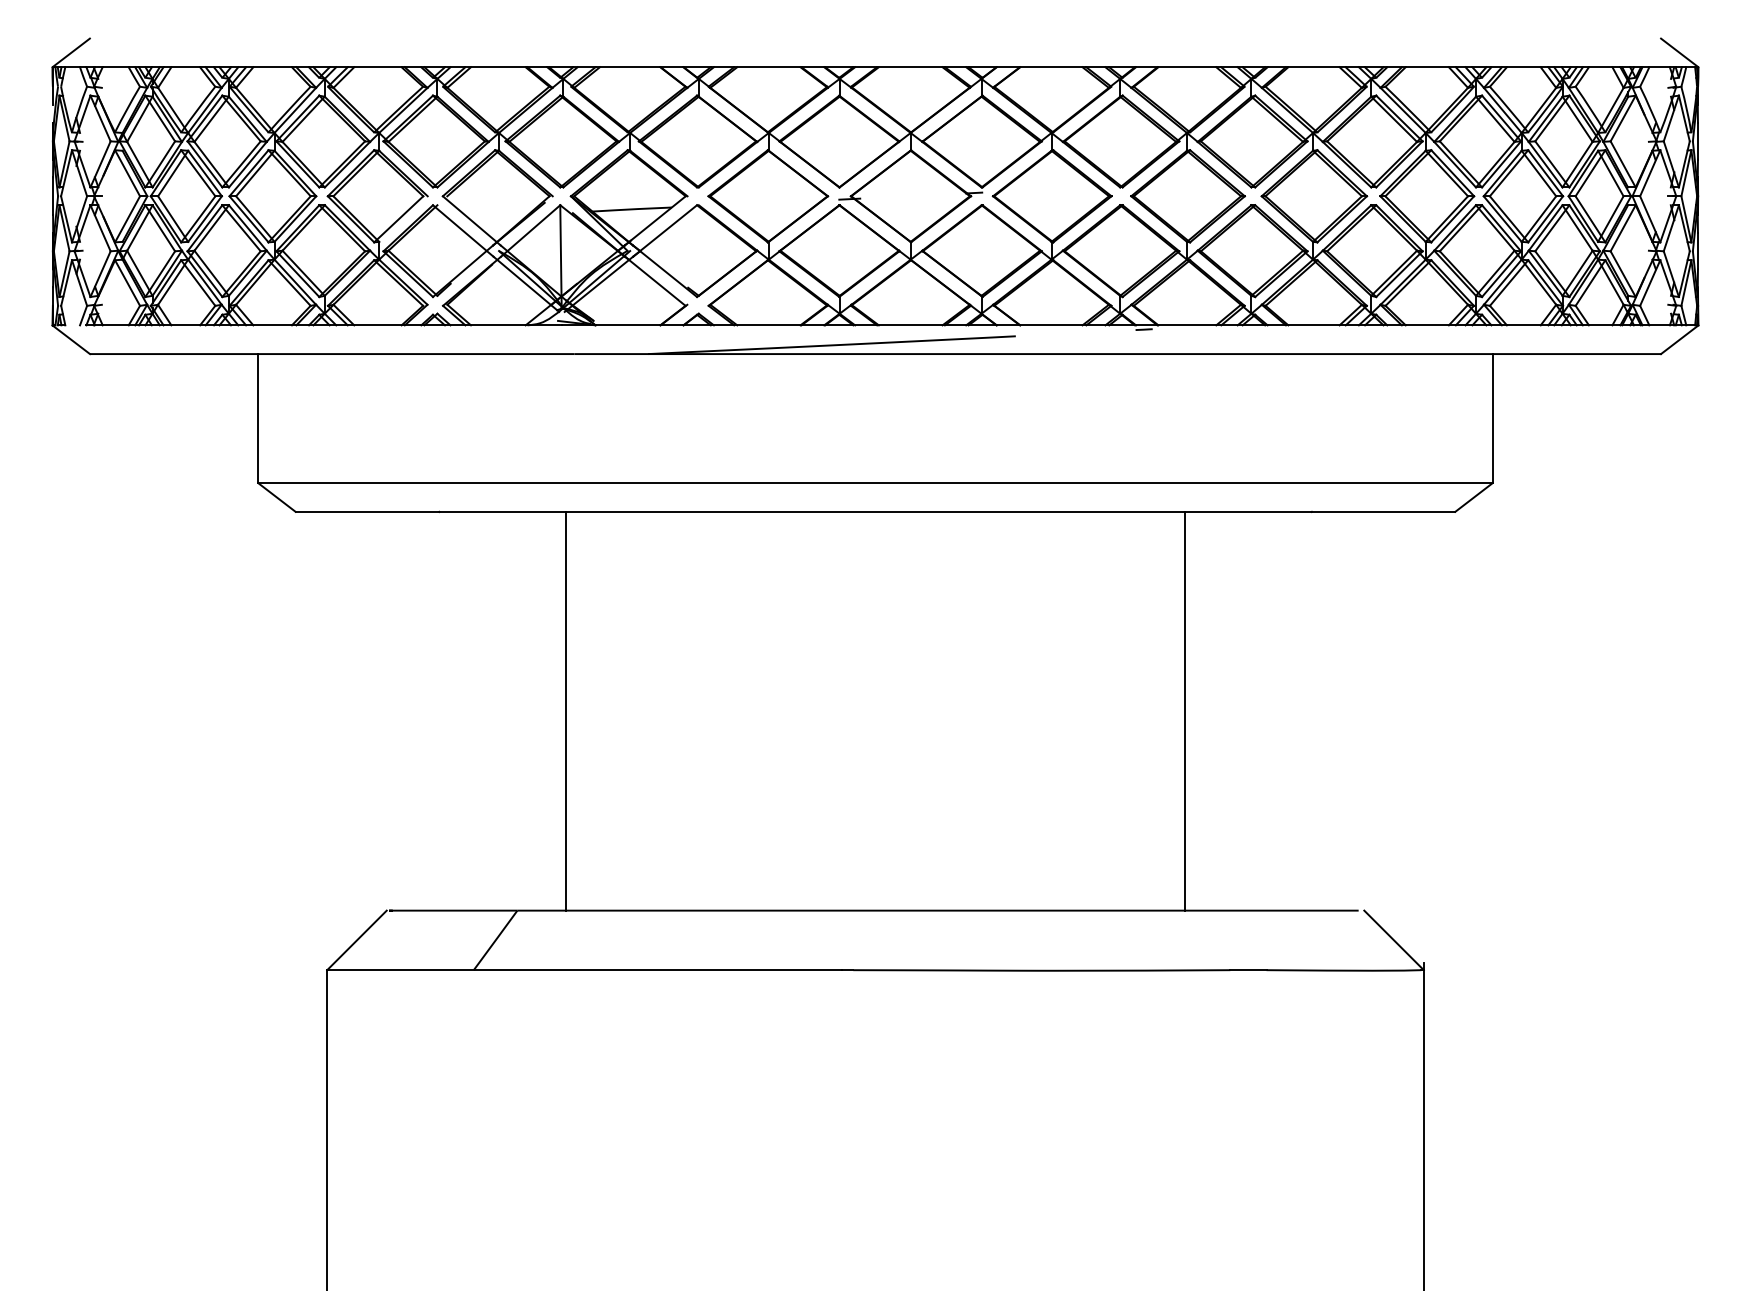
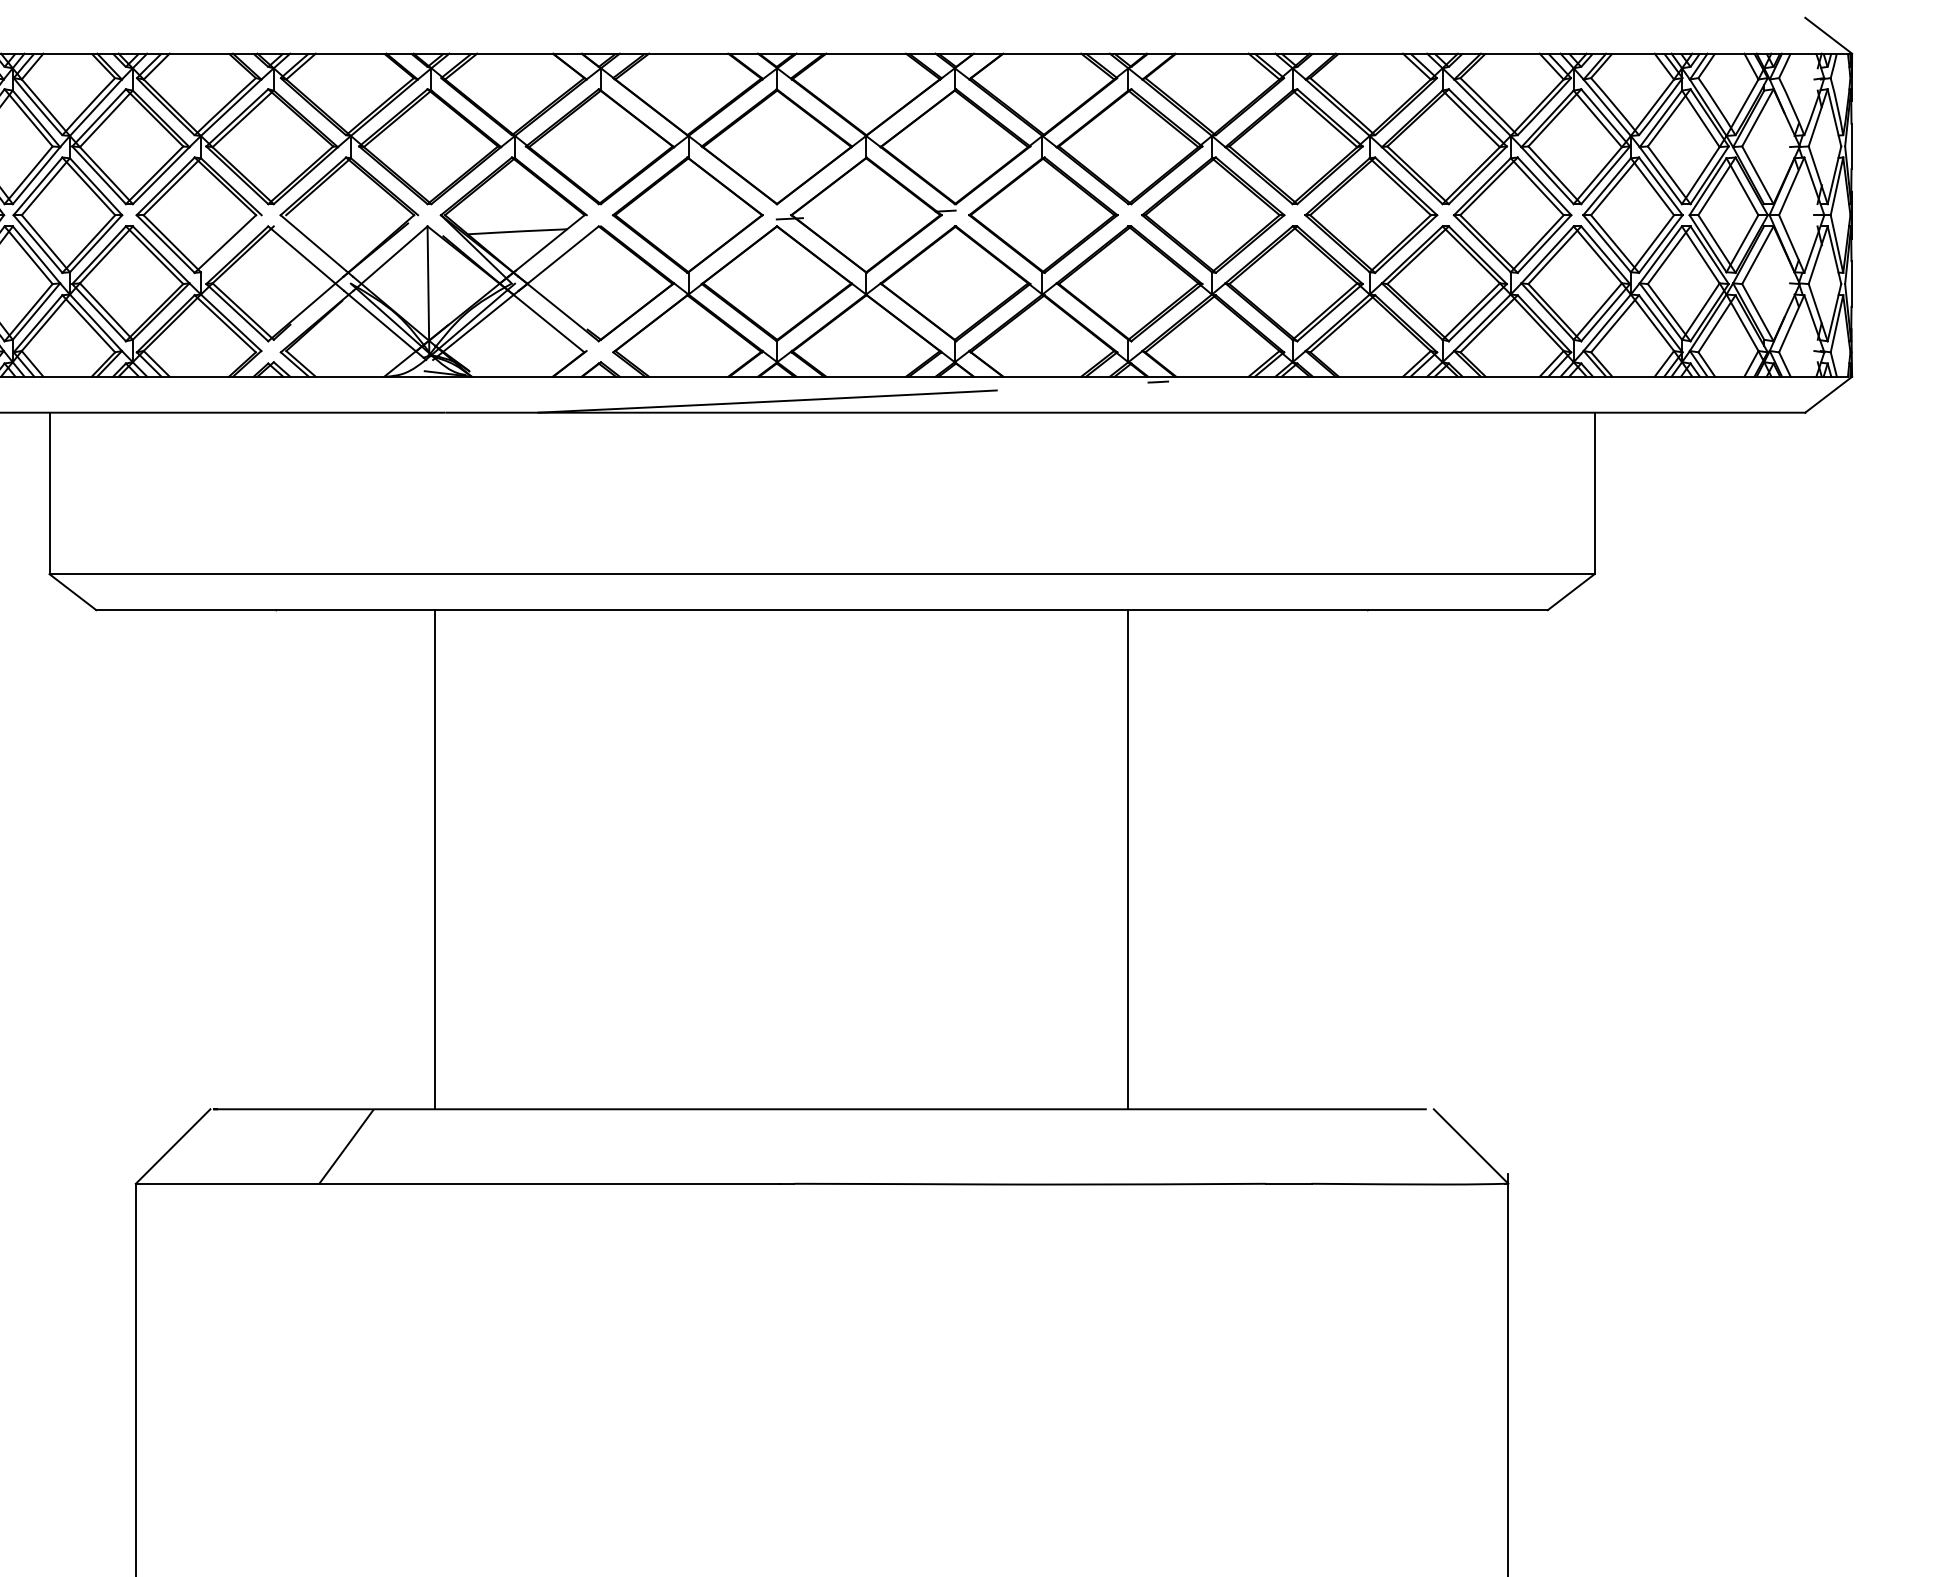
line: (1184, 710) -> (1127, 858), moved

